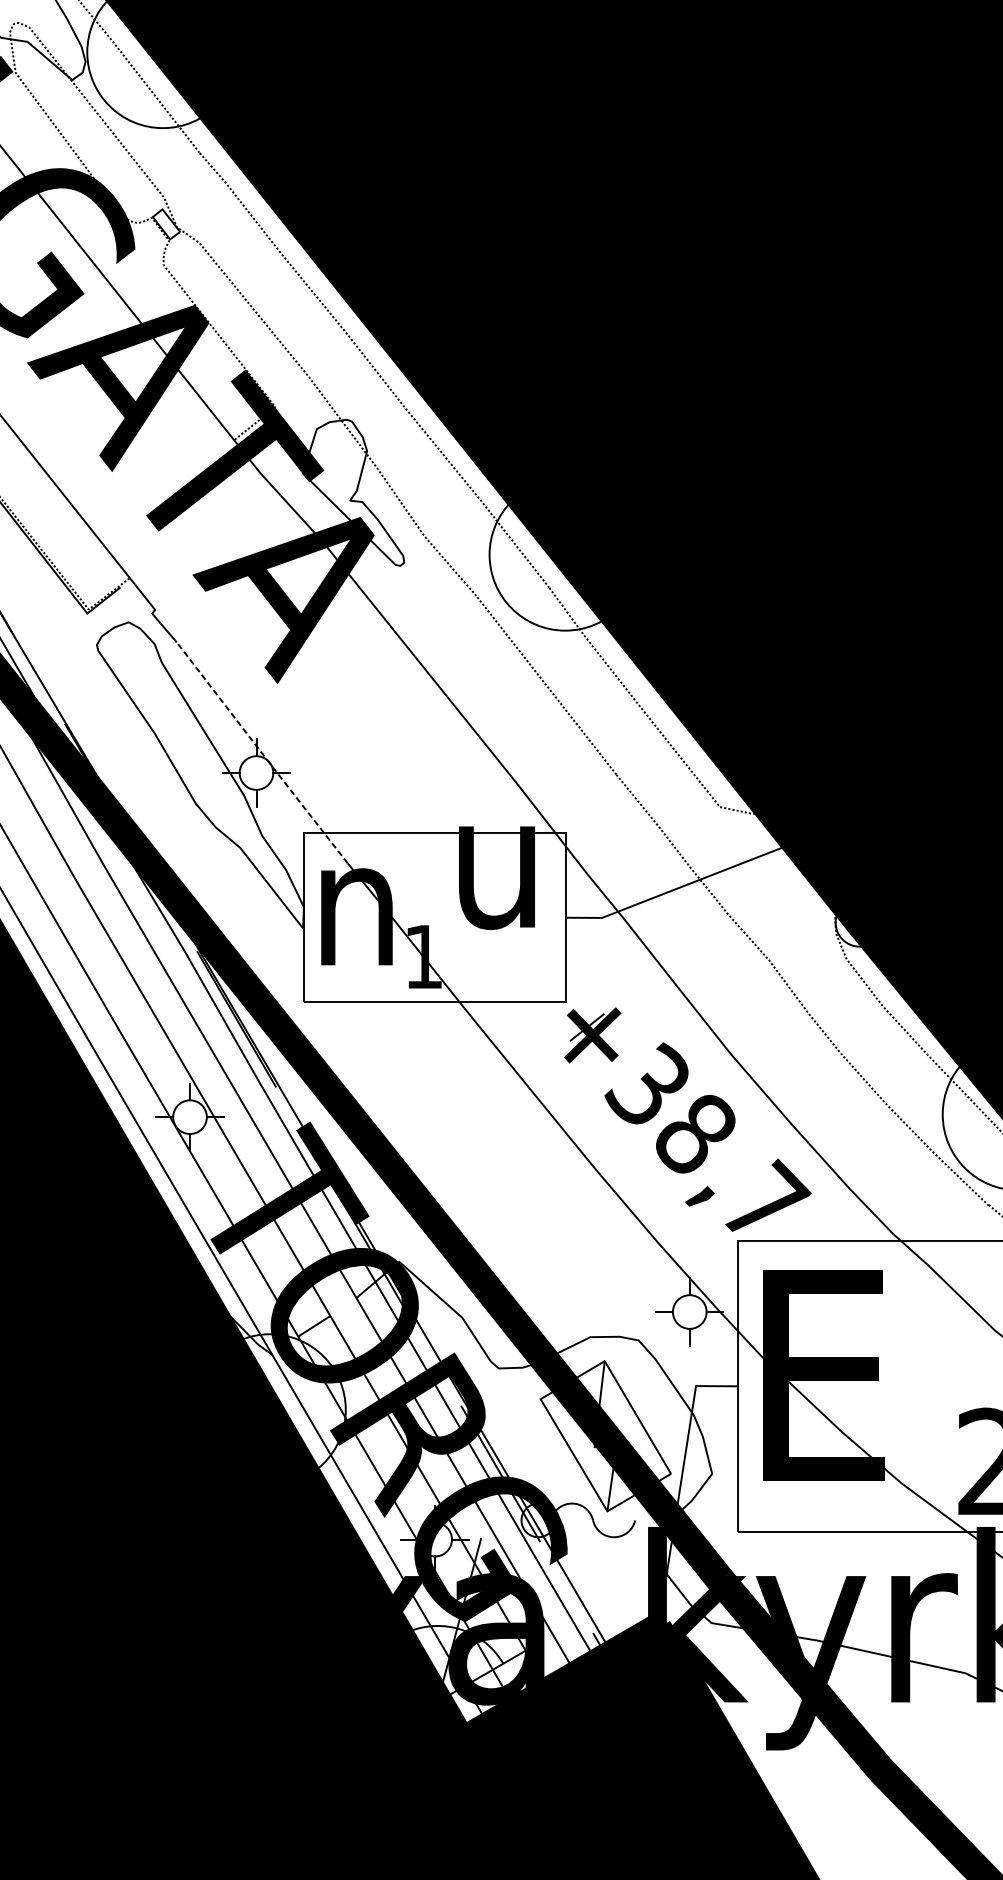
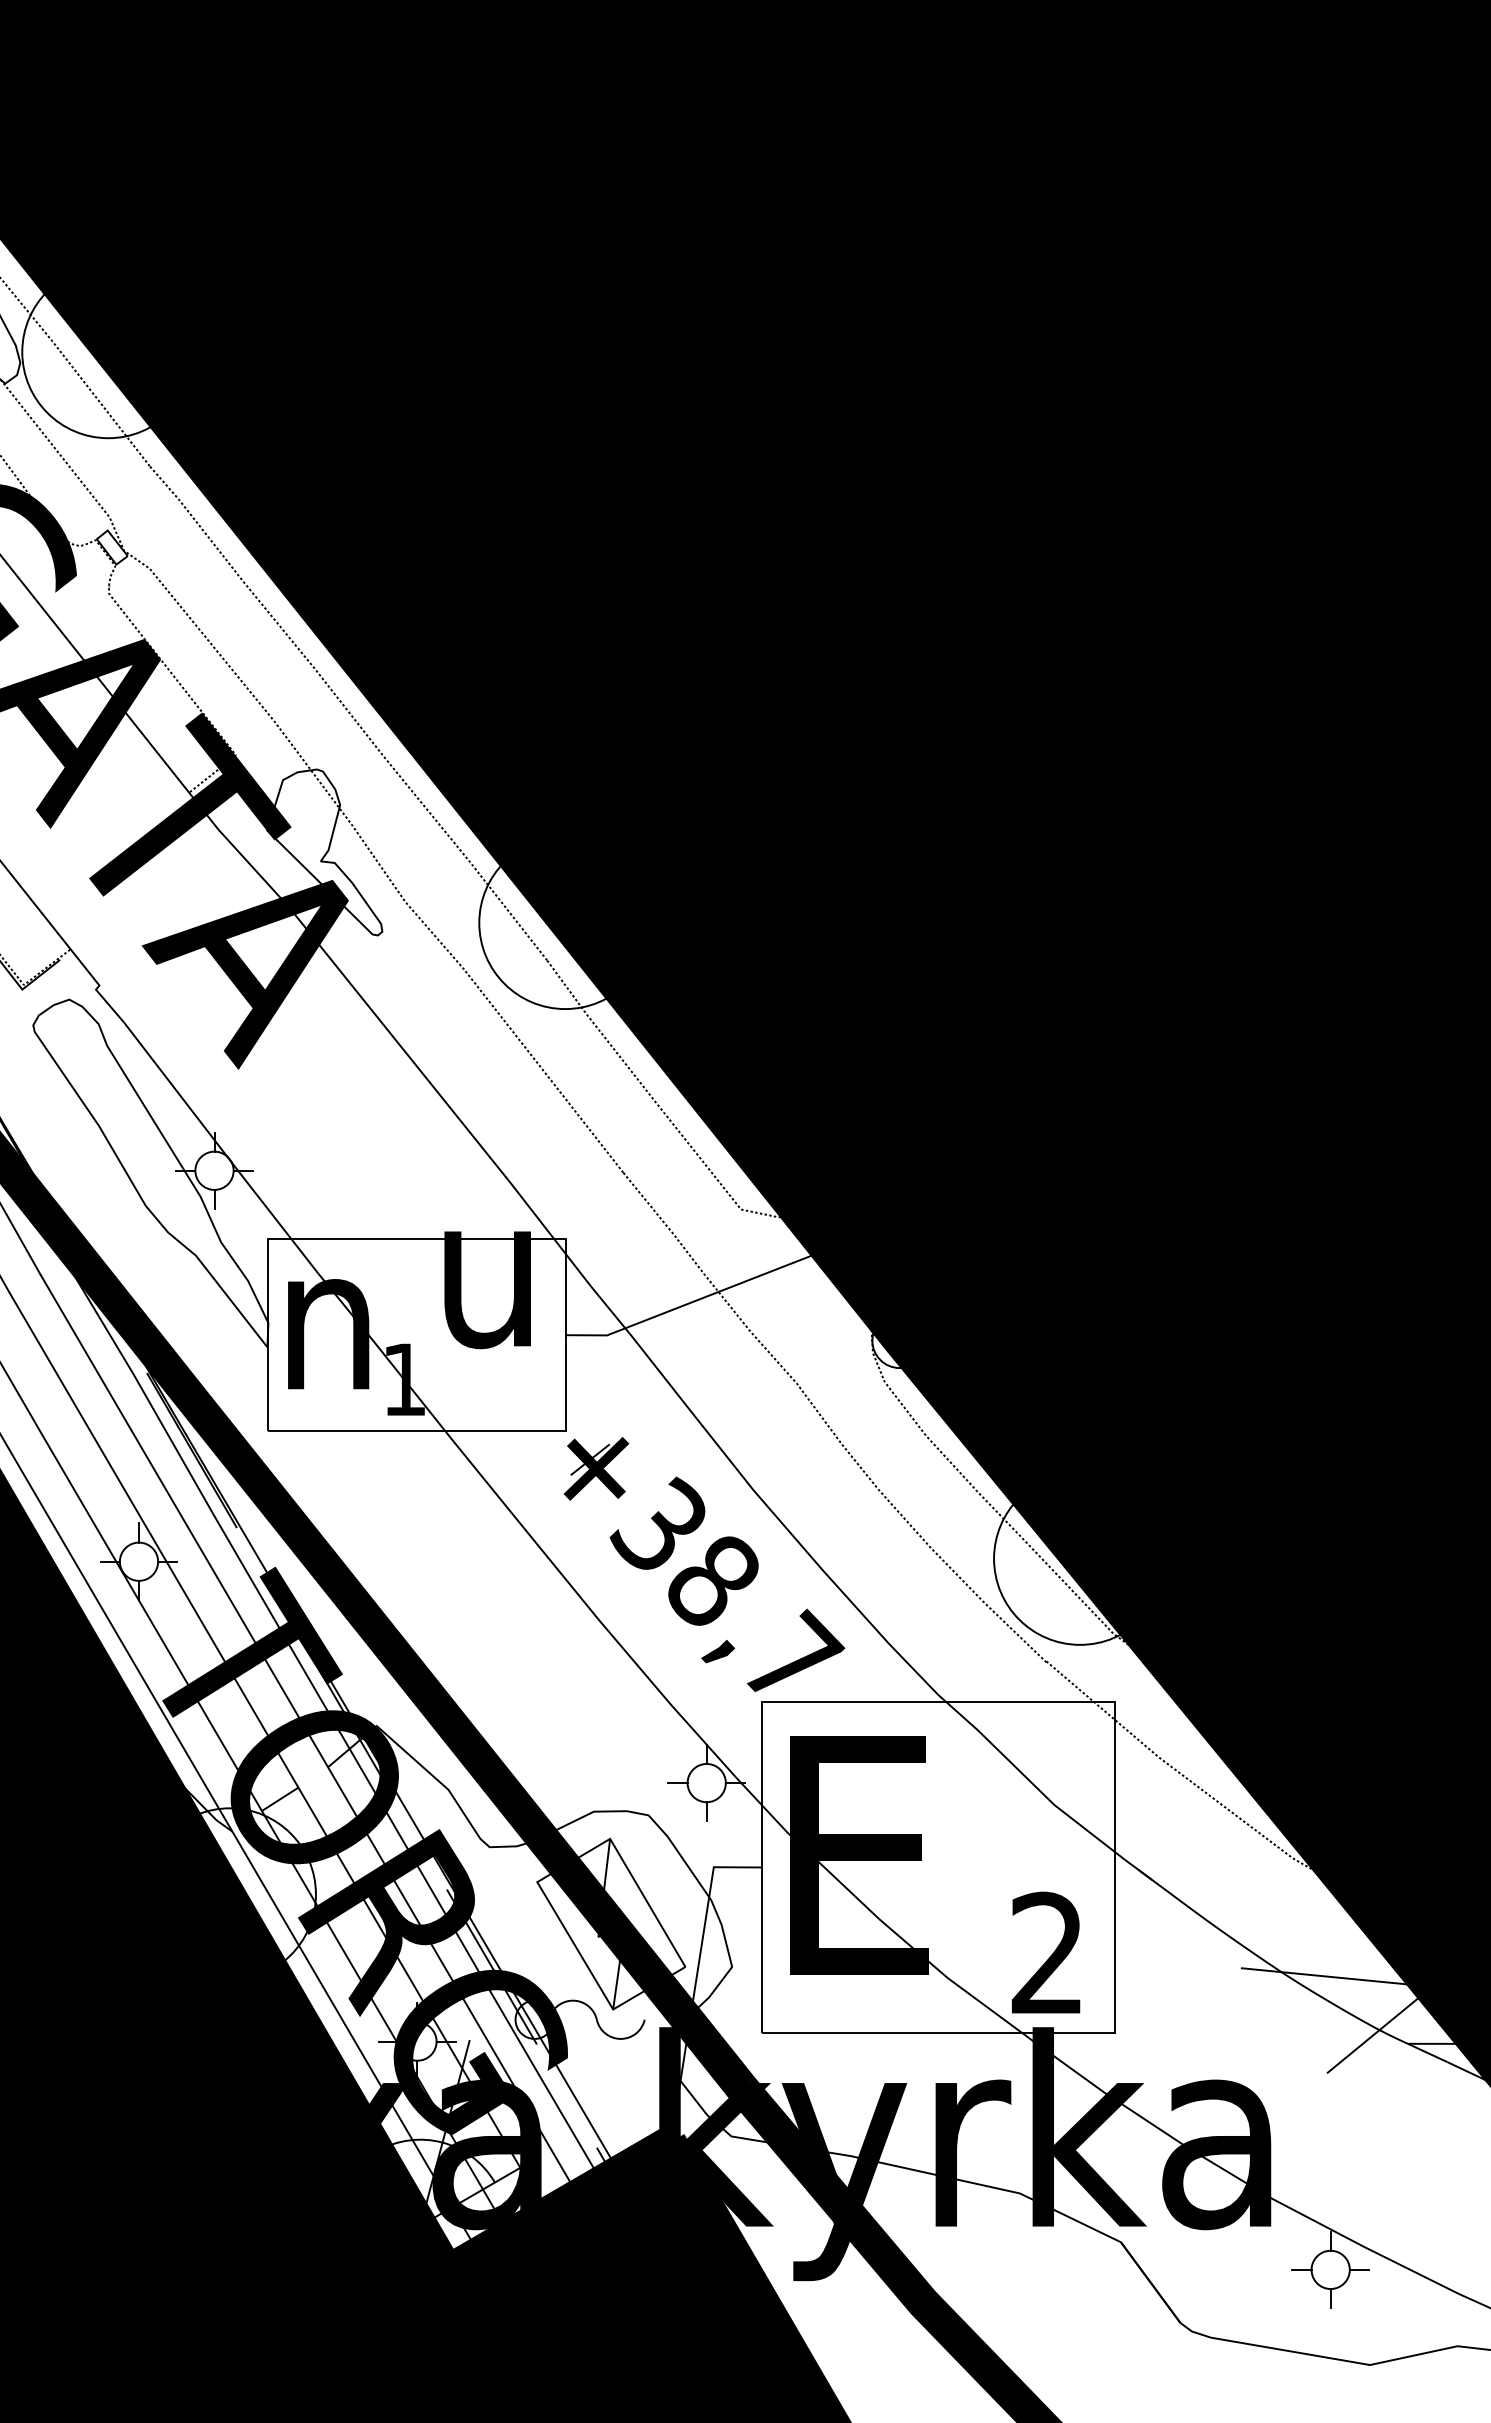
line: (261, 753) -> (220, 1148), dashed -> solid

